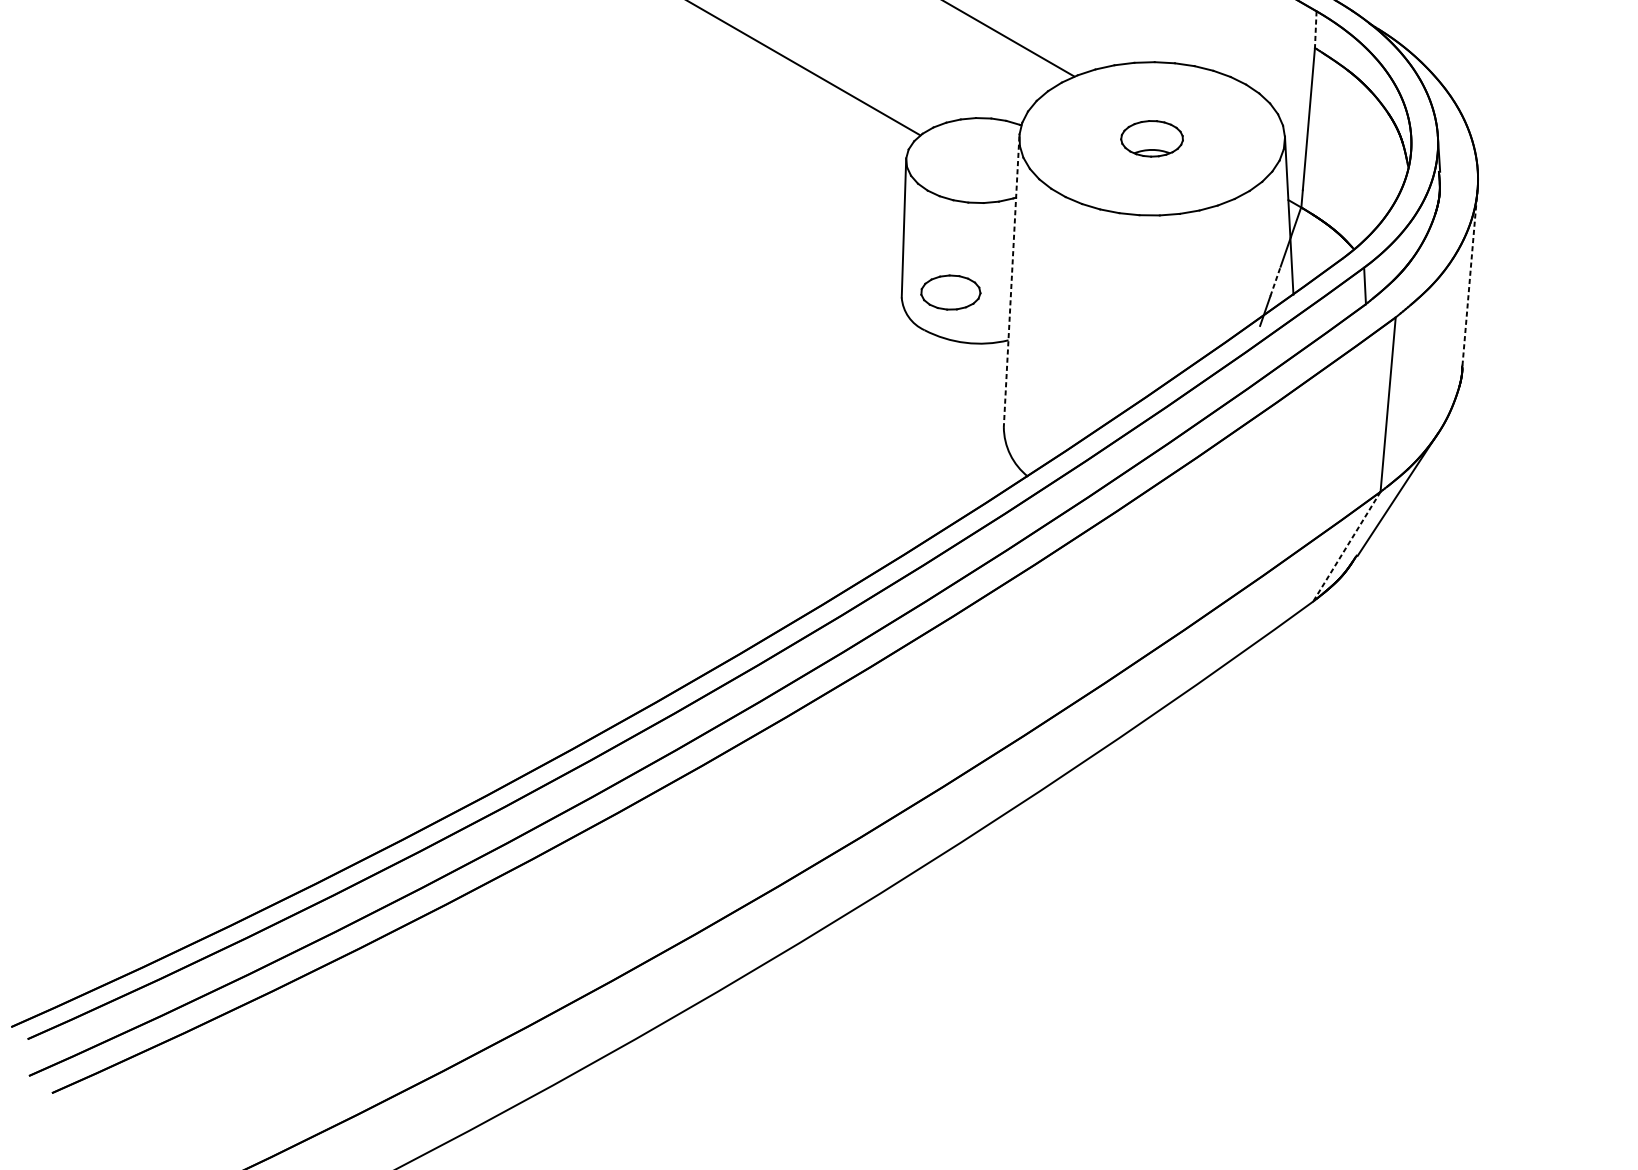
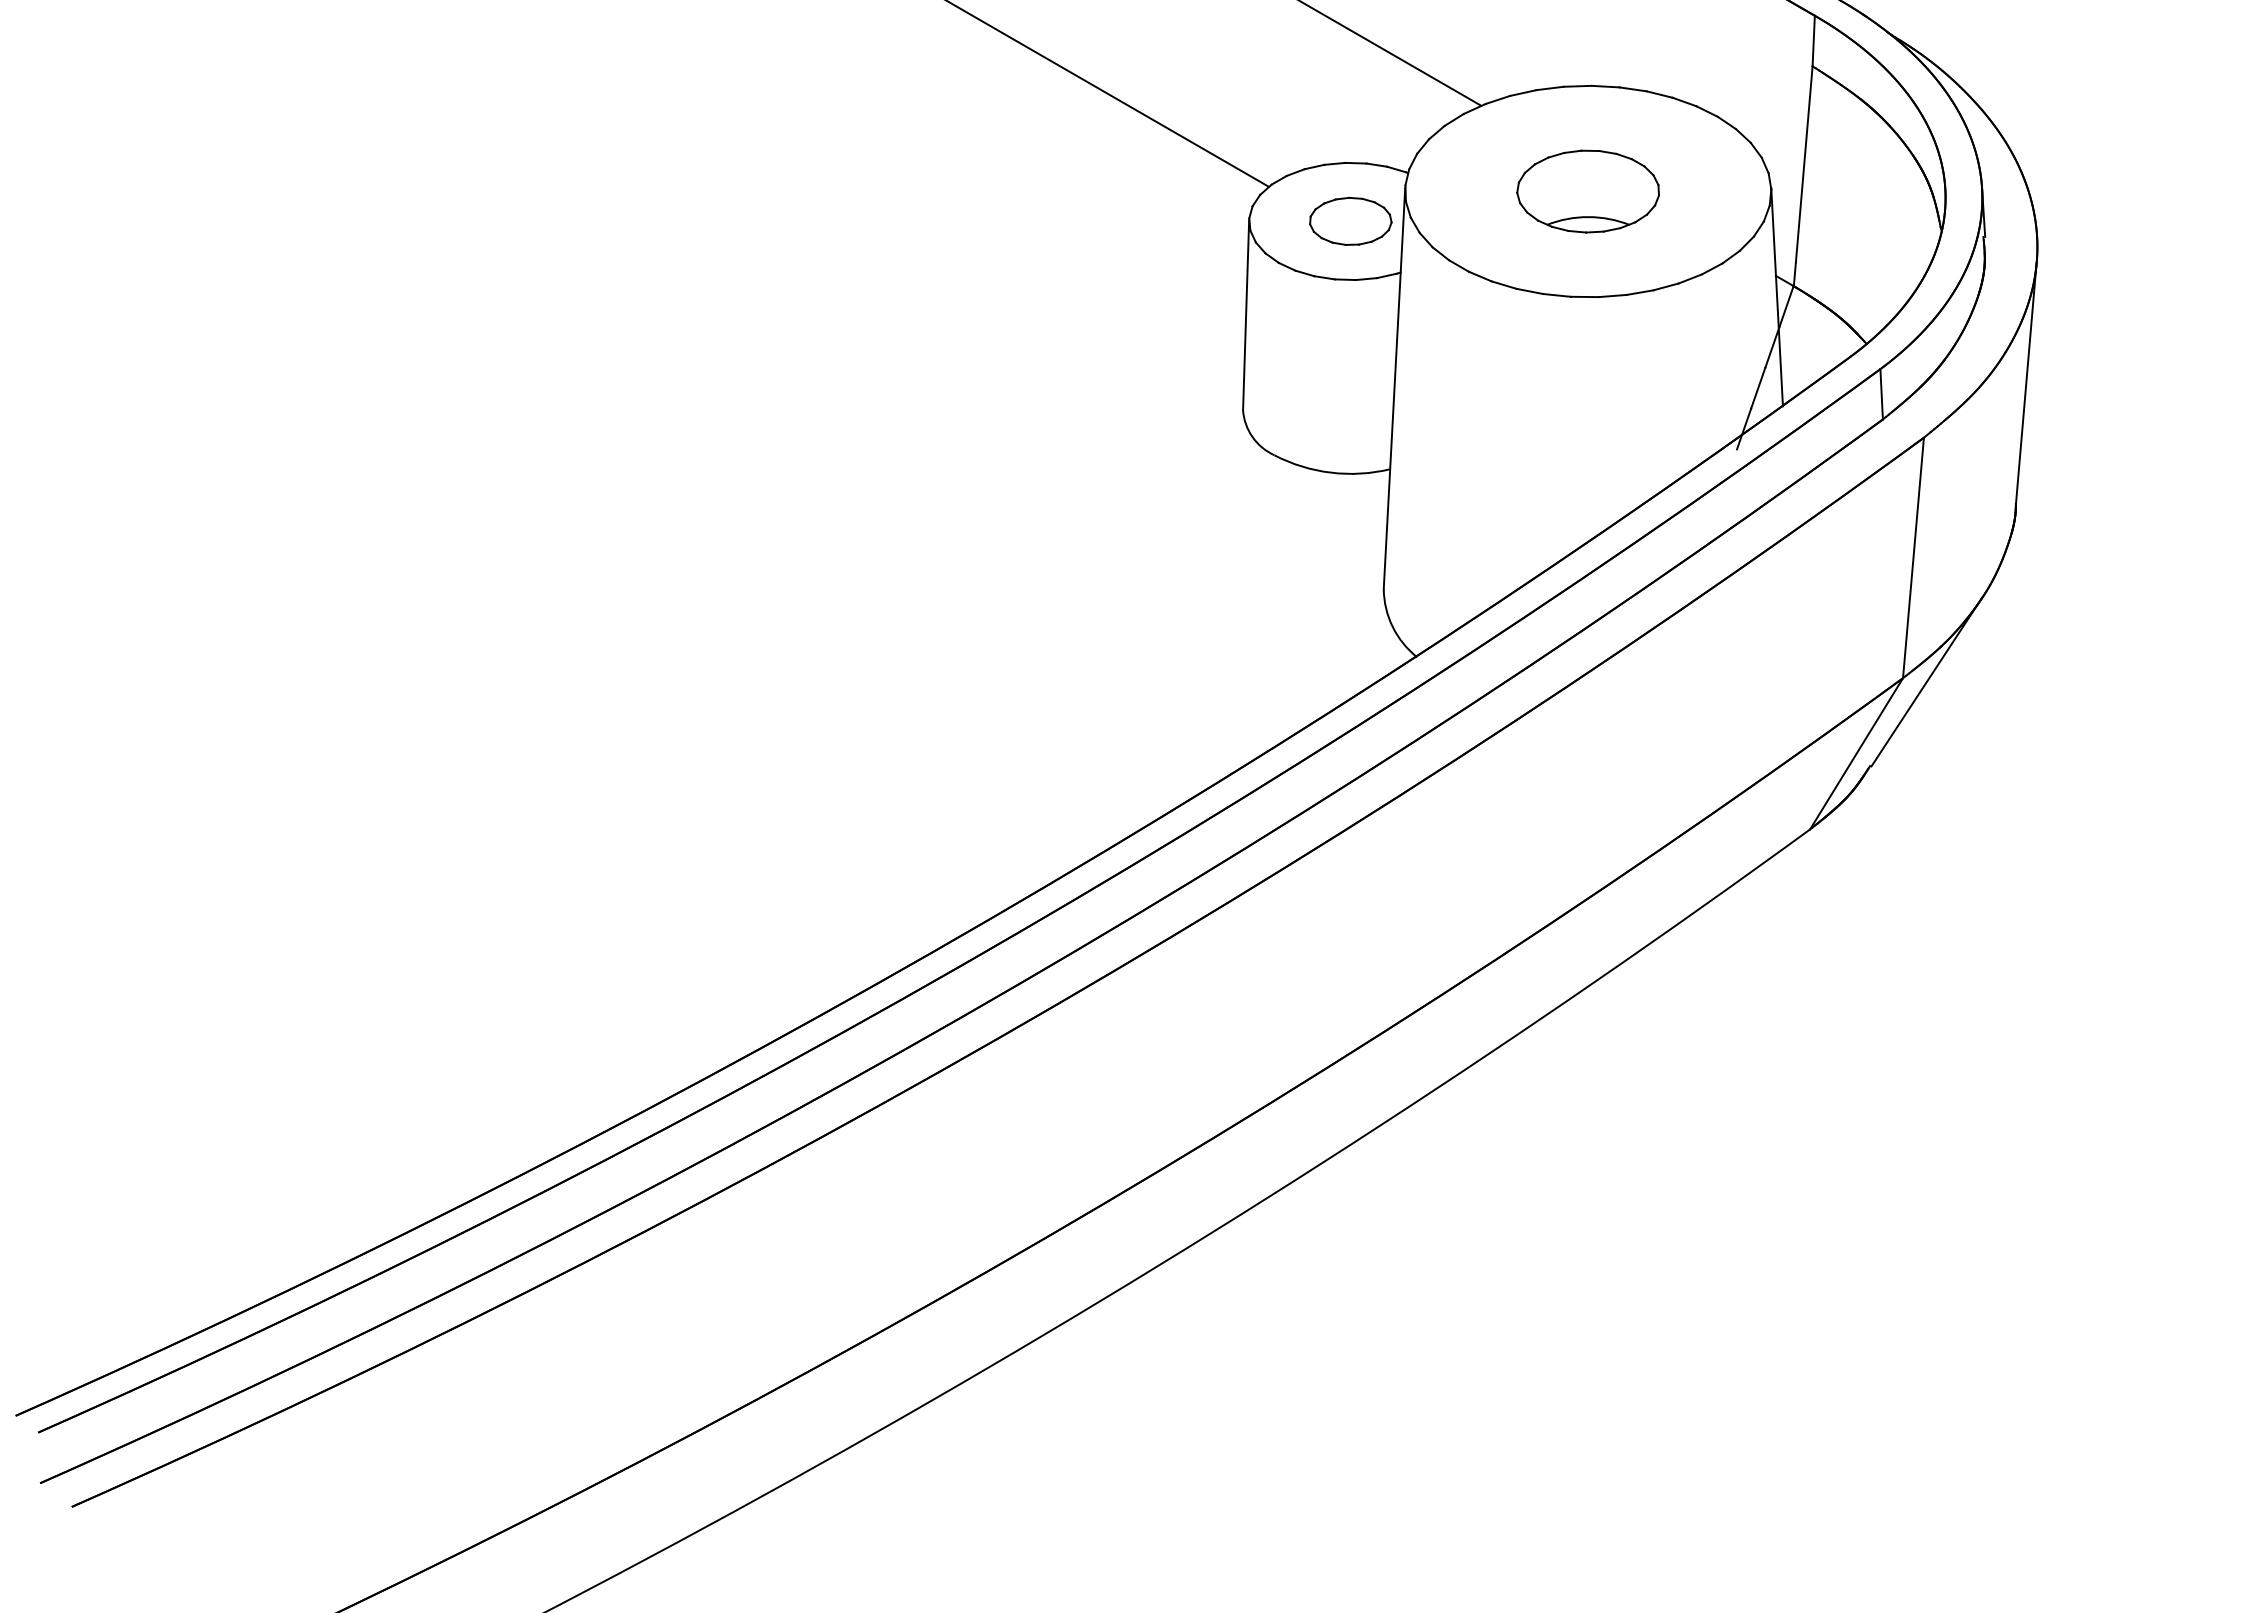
line: (1315, 29) -> (1813, 41), dashed -> solid
part: (1151, 138) -> (1587, 191), size x1.67
line: (1470, 277) -> (2026, 382), dashed -> solid
line: (1011, 281) -> (1394, 388), dashed -> solid
line: (1275, 281) -> (1758, 388), dashed -> solid
part: (950, 291) -> (1350, 220), moved
line: (1346, 546) -> (1856, 753), dashed -> solid

